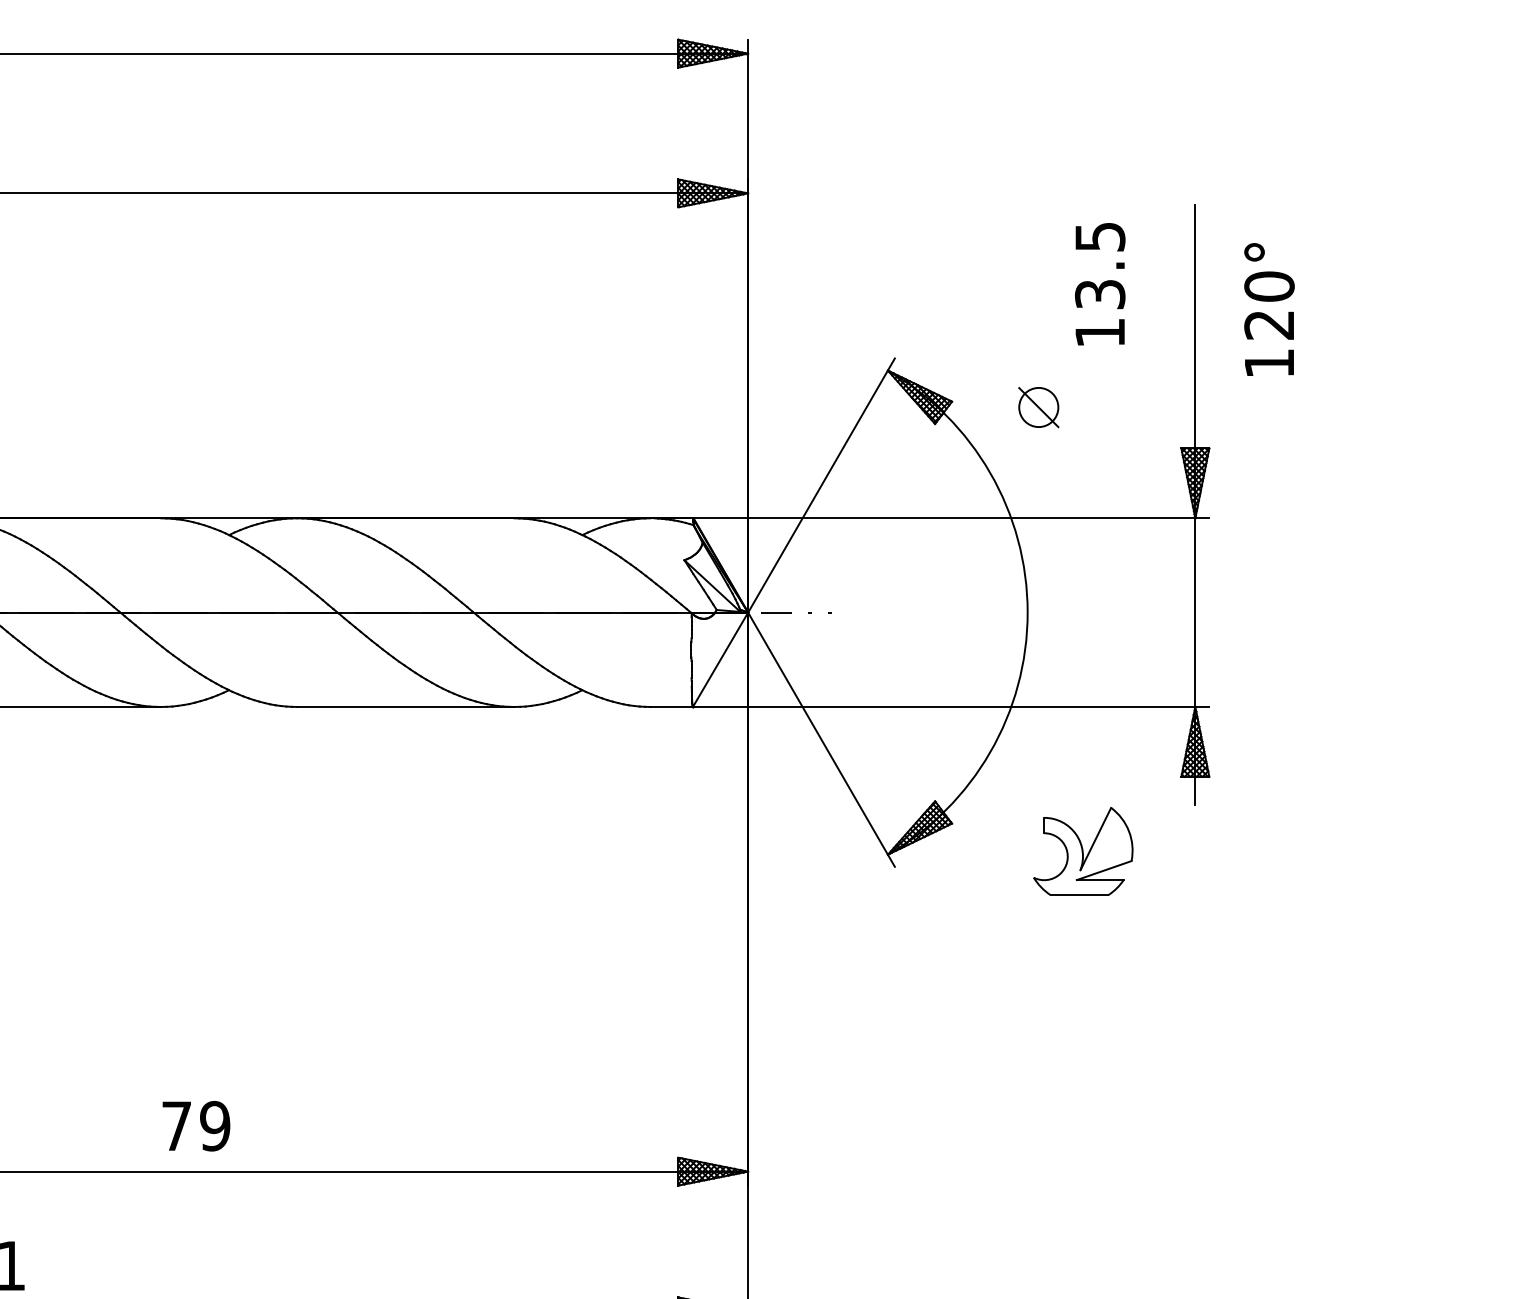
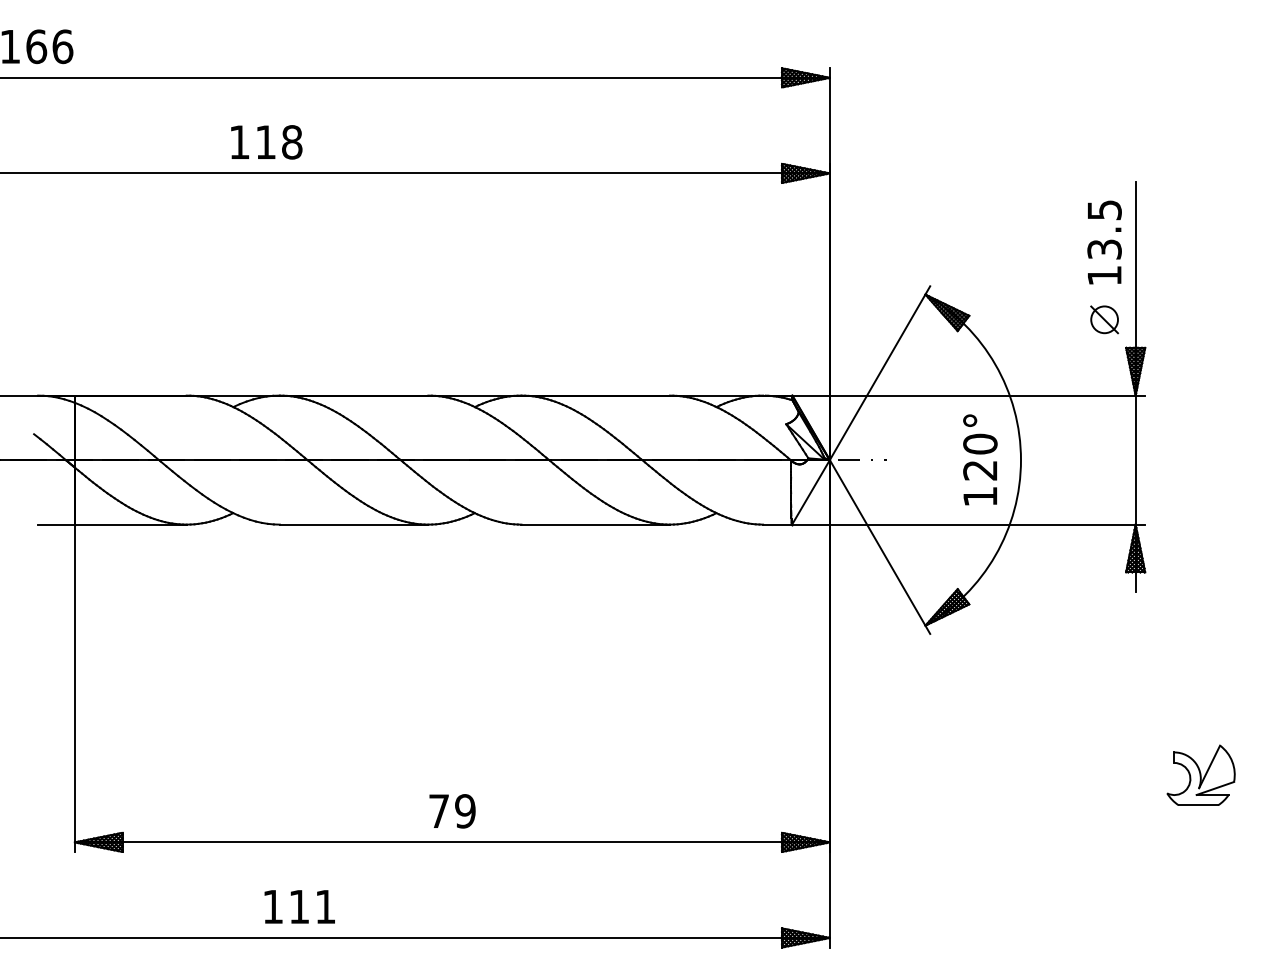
text: (1100, 284) -> (1104, 242), moved
text: (1269, 309) -> (980, 459), moved
part: (1038, 407) -> (1104, 319), moved
part: (1082, 850) -> (1200, 774), moved

